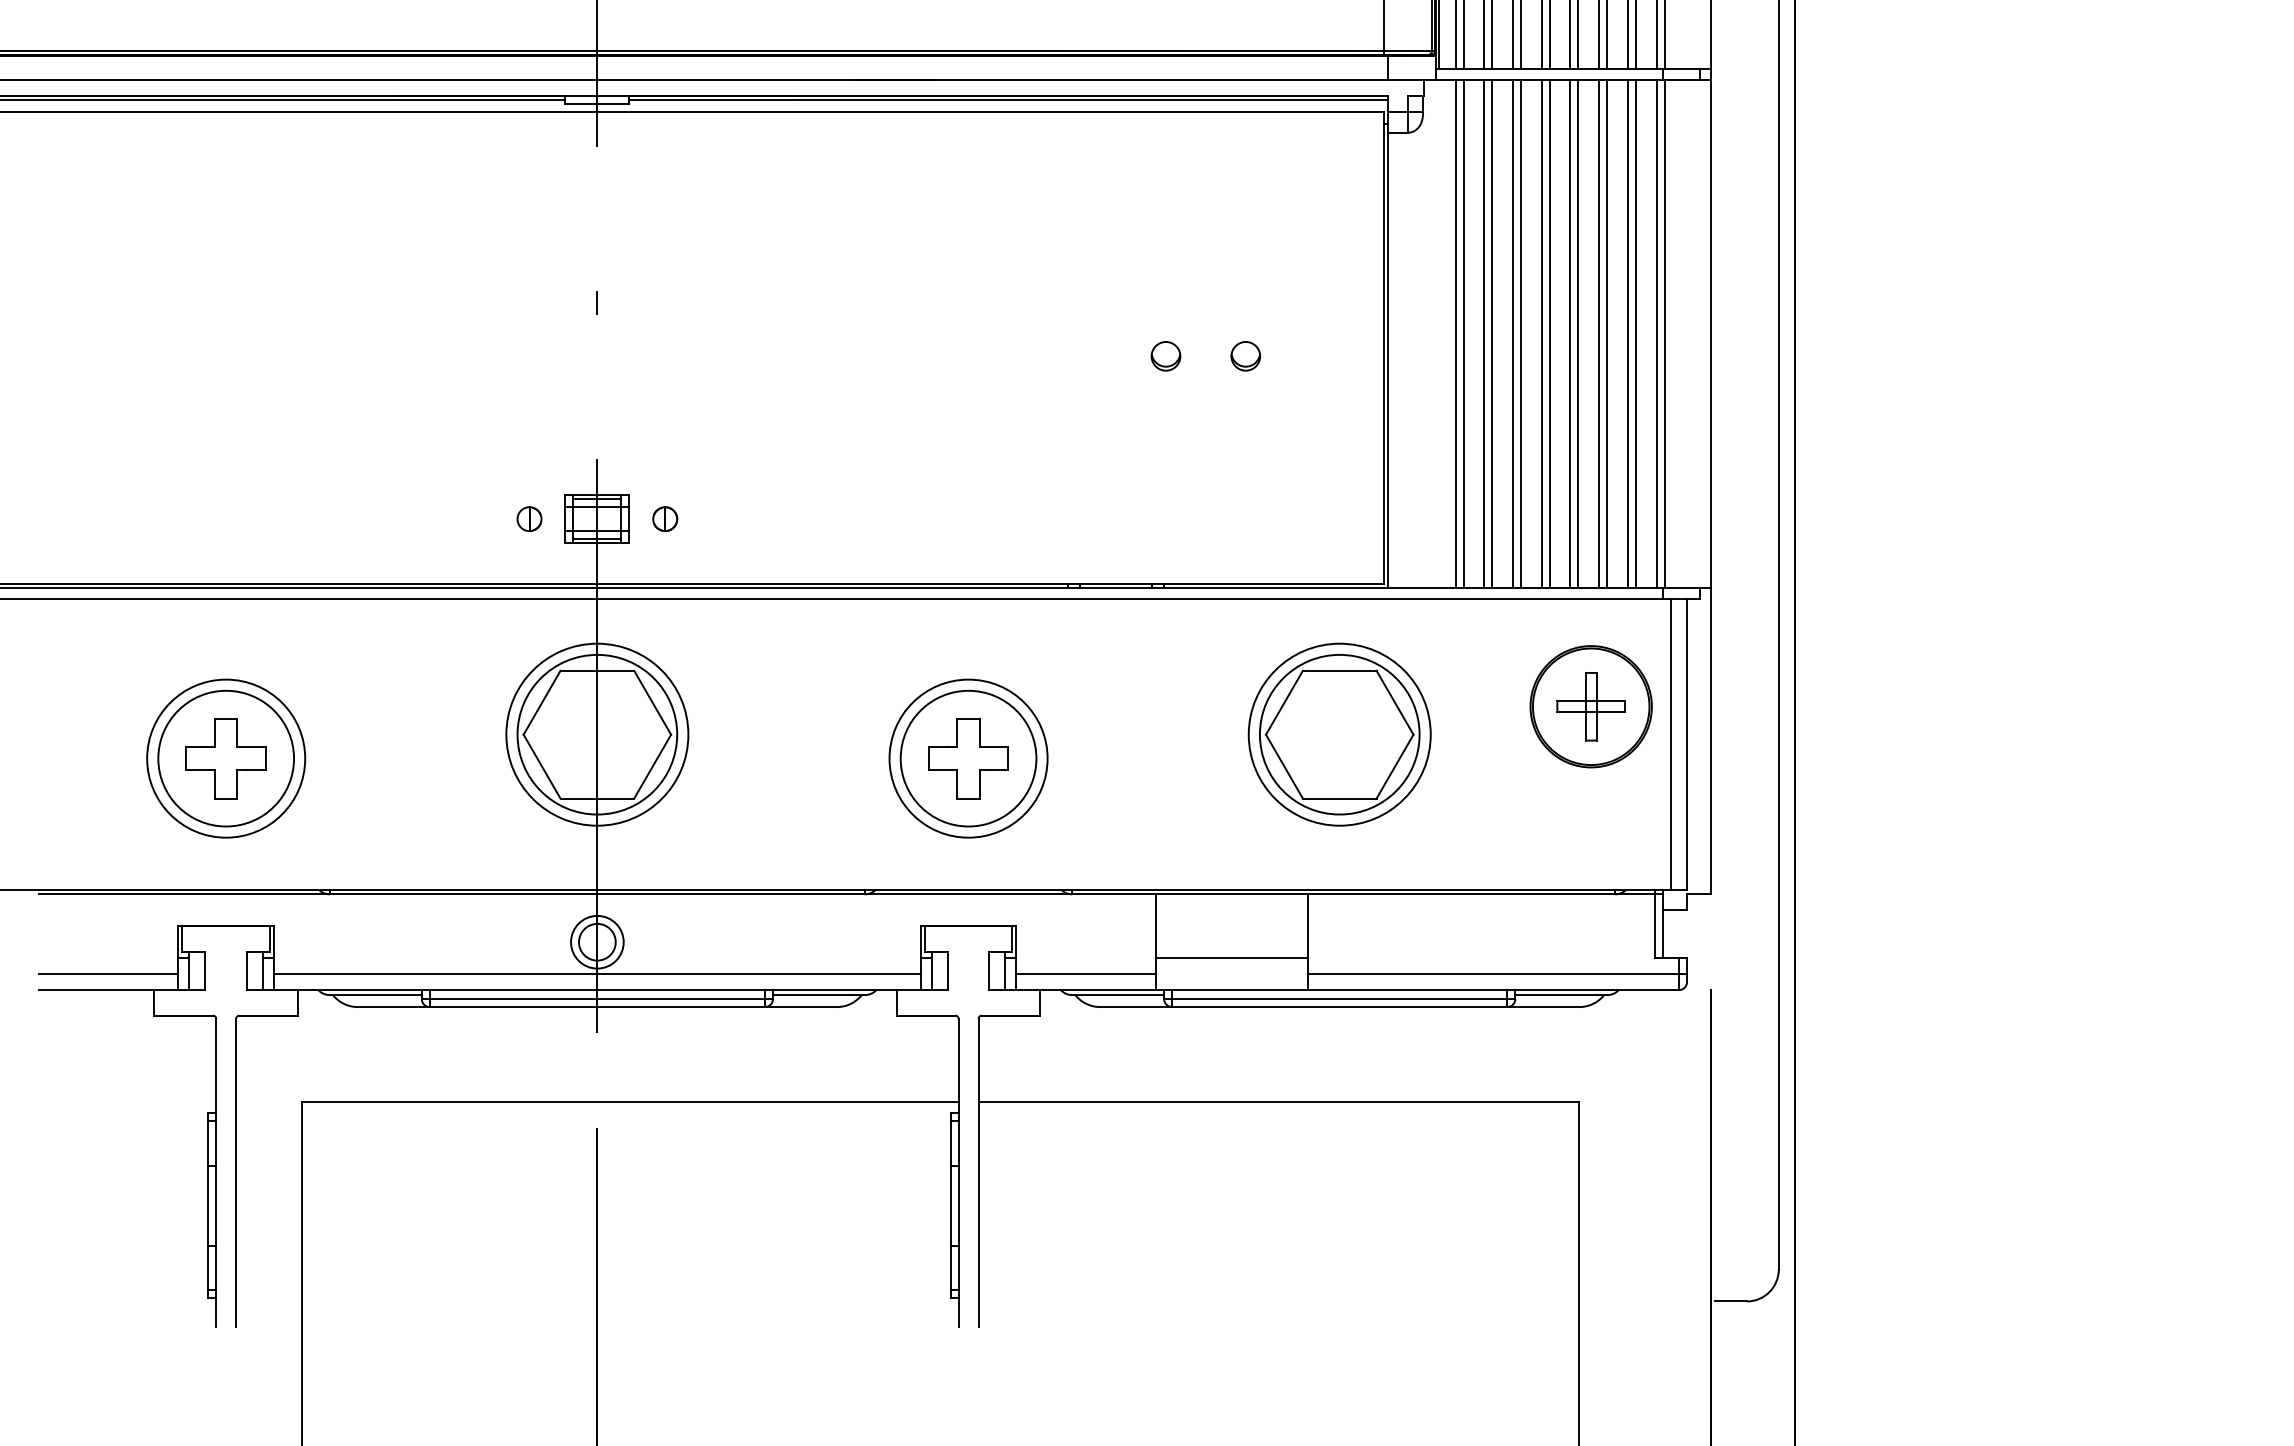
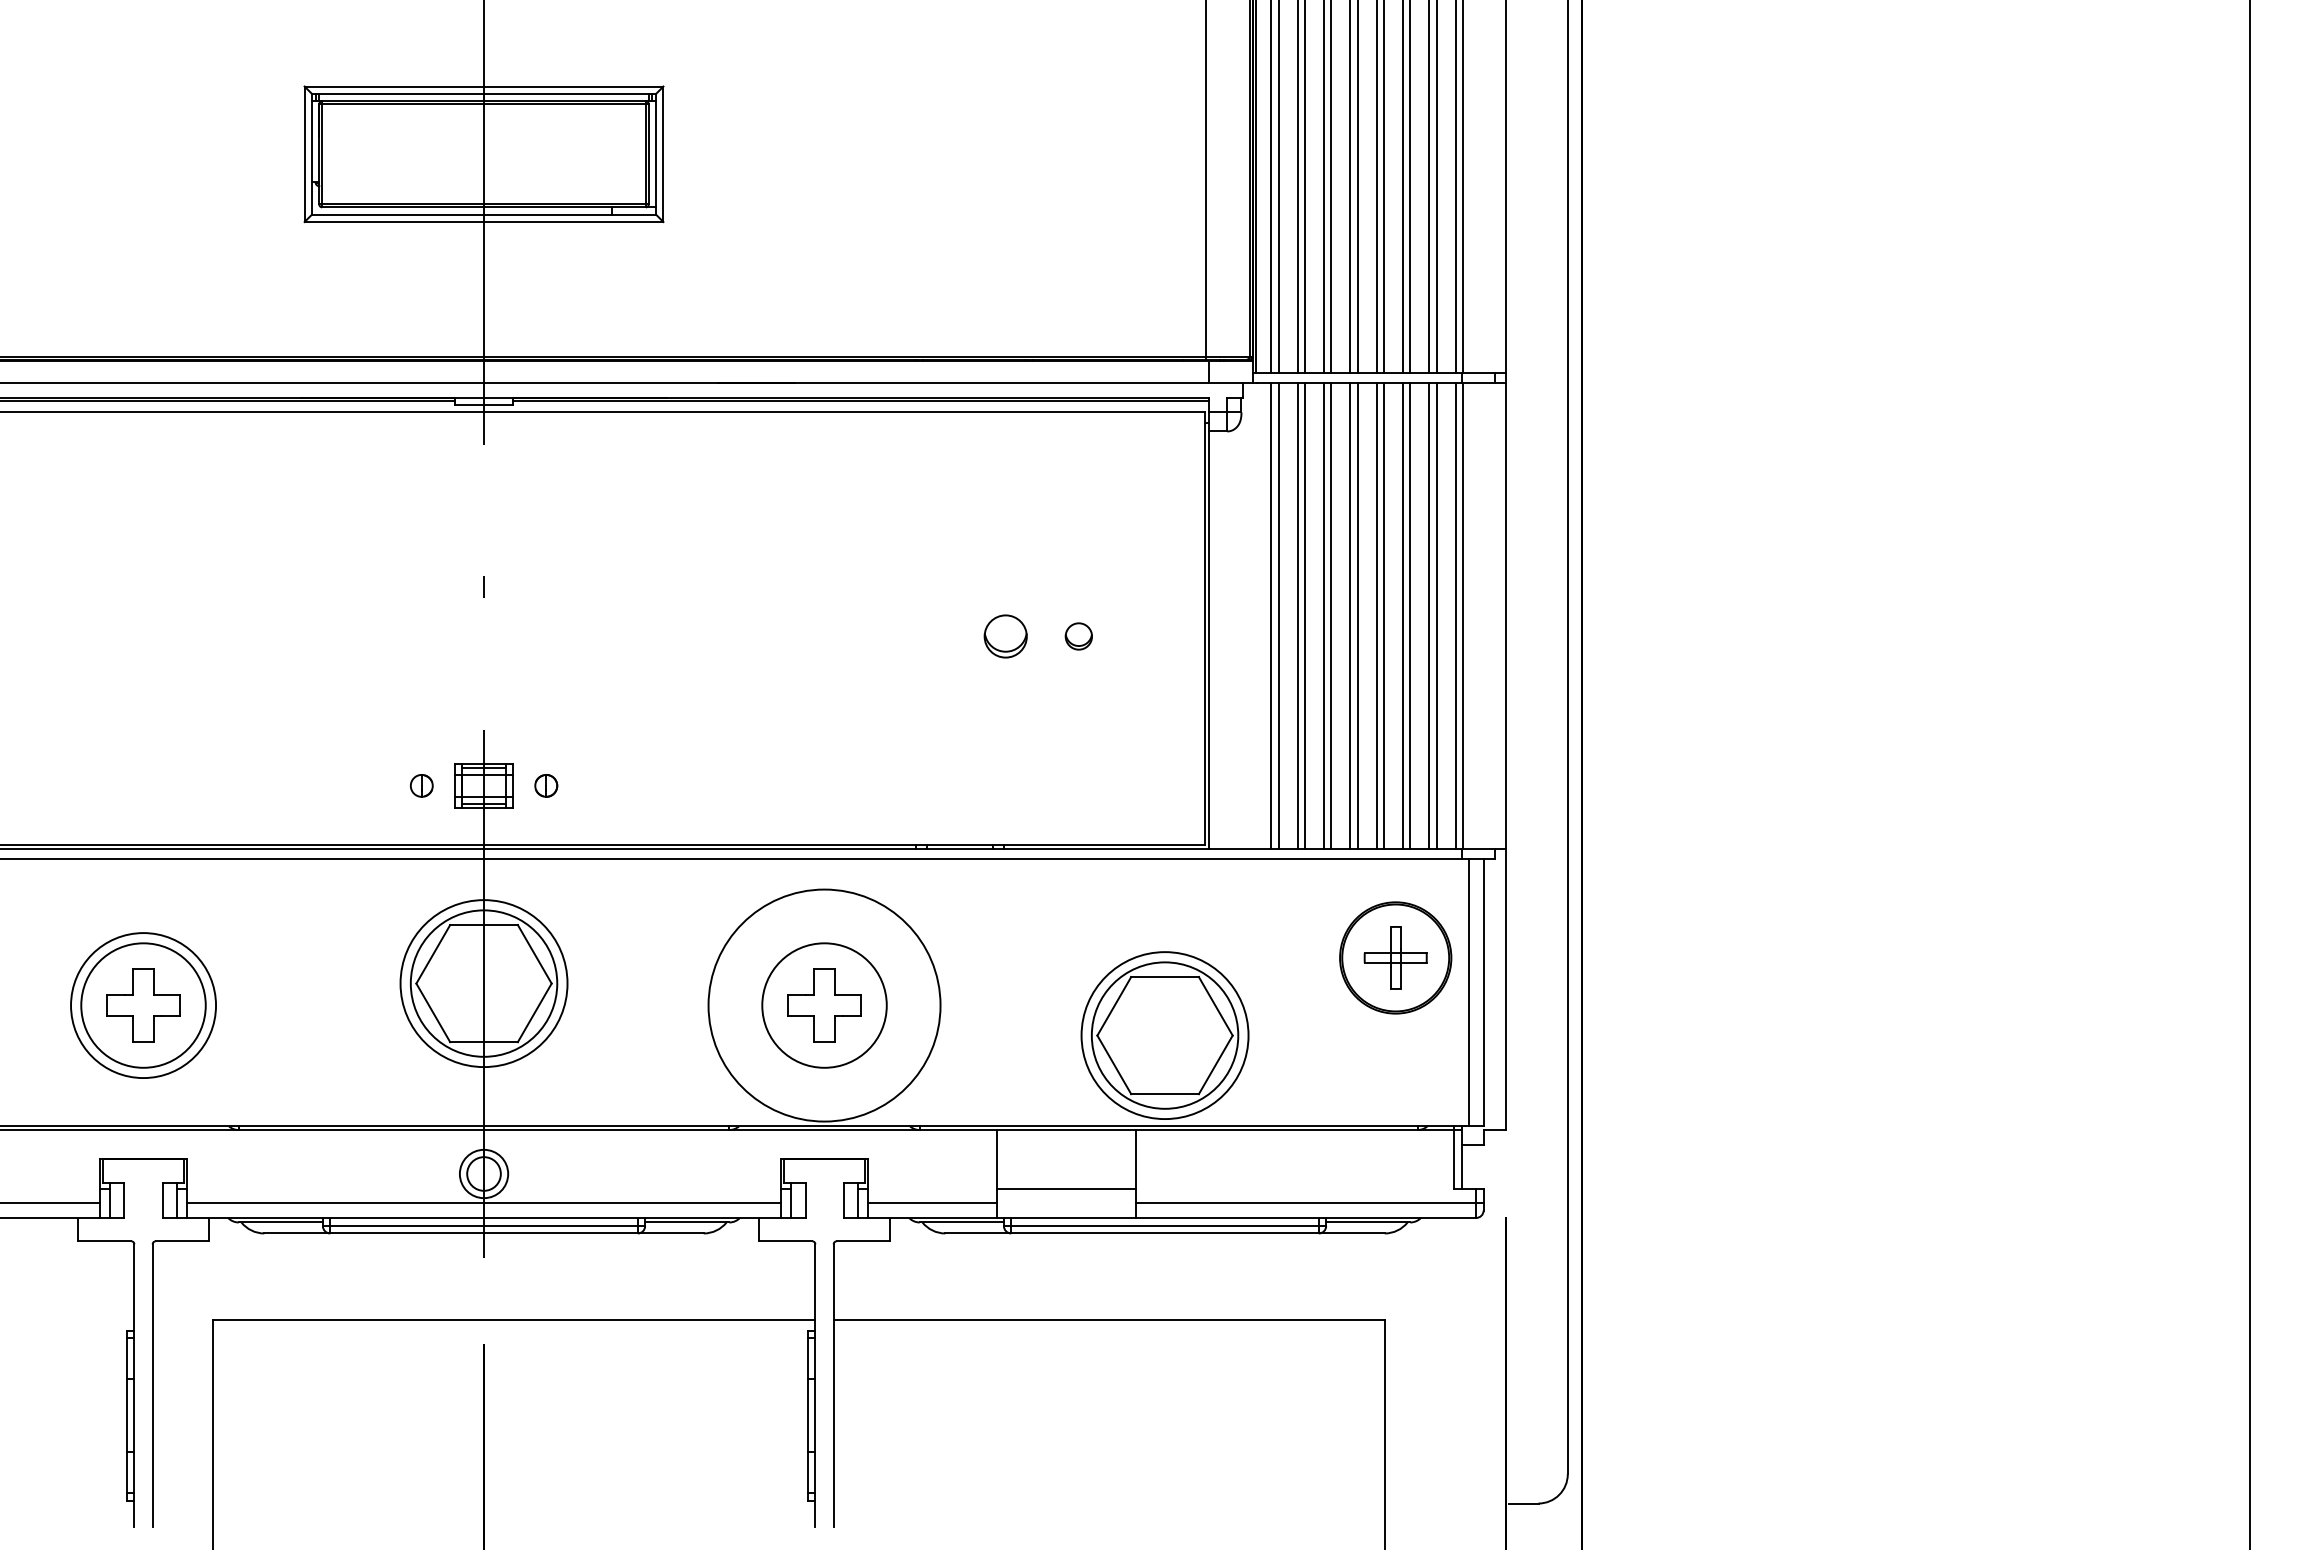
part: (1165, 356) -> (1005, 636), size x1.6
part: (1339, 734) -> (1164, 1035), moved
circle: (968, 758) -> (824, 1005), size x1.6

